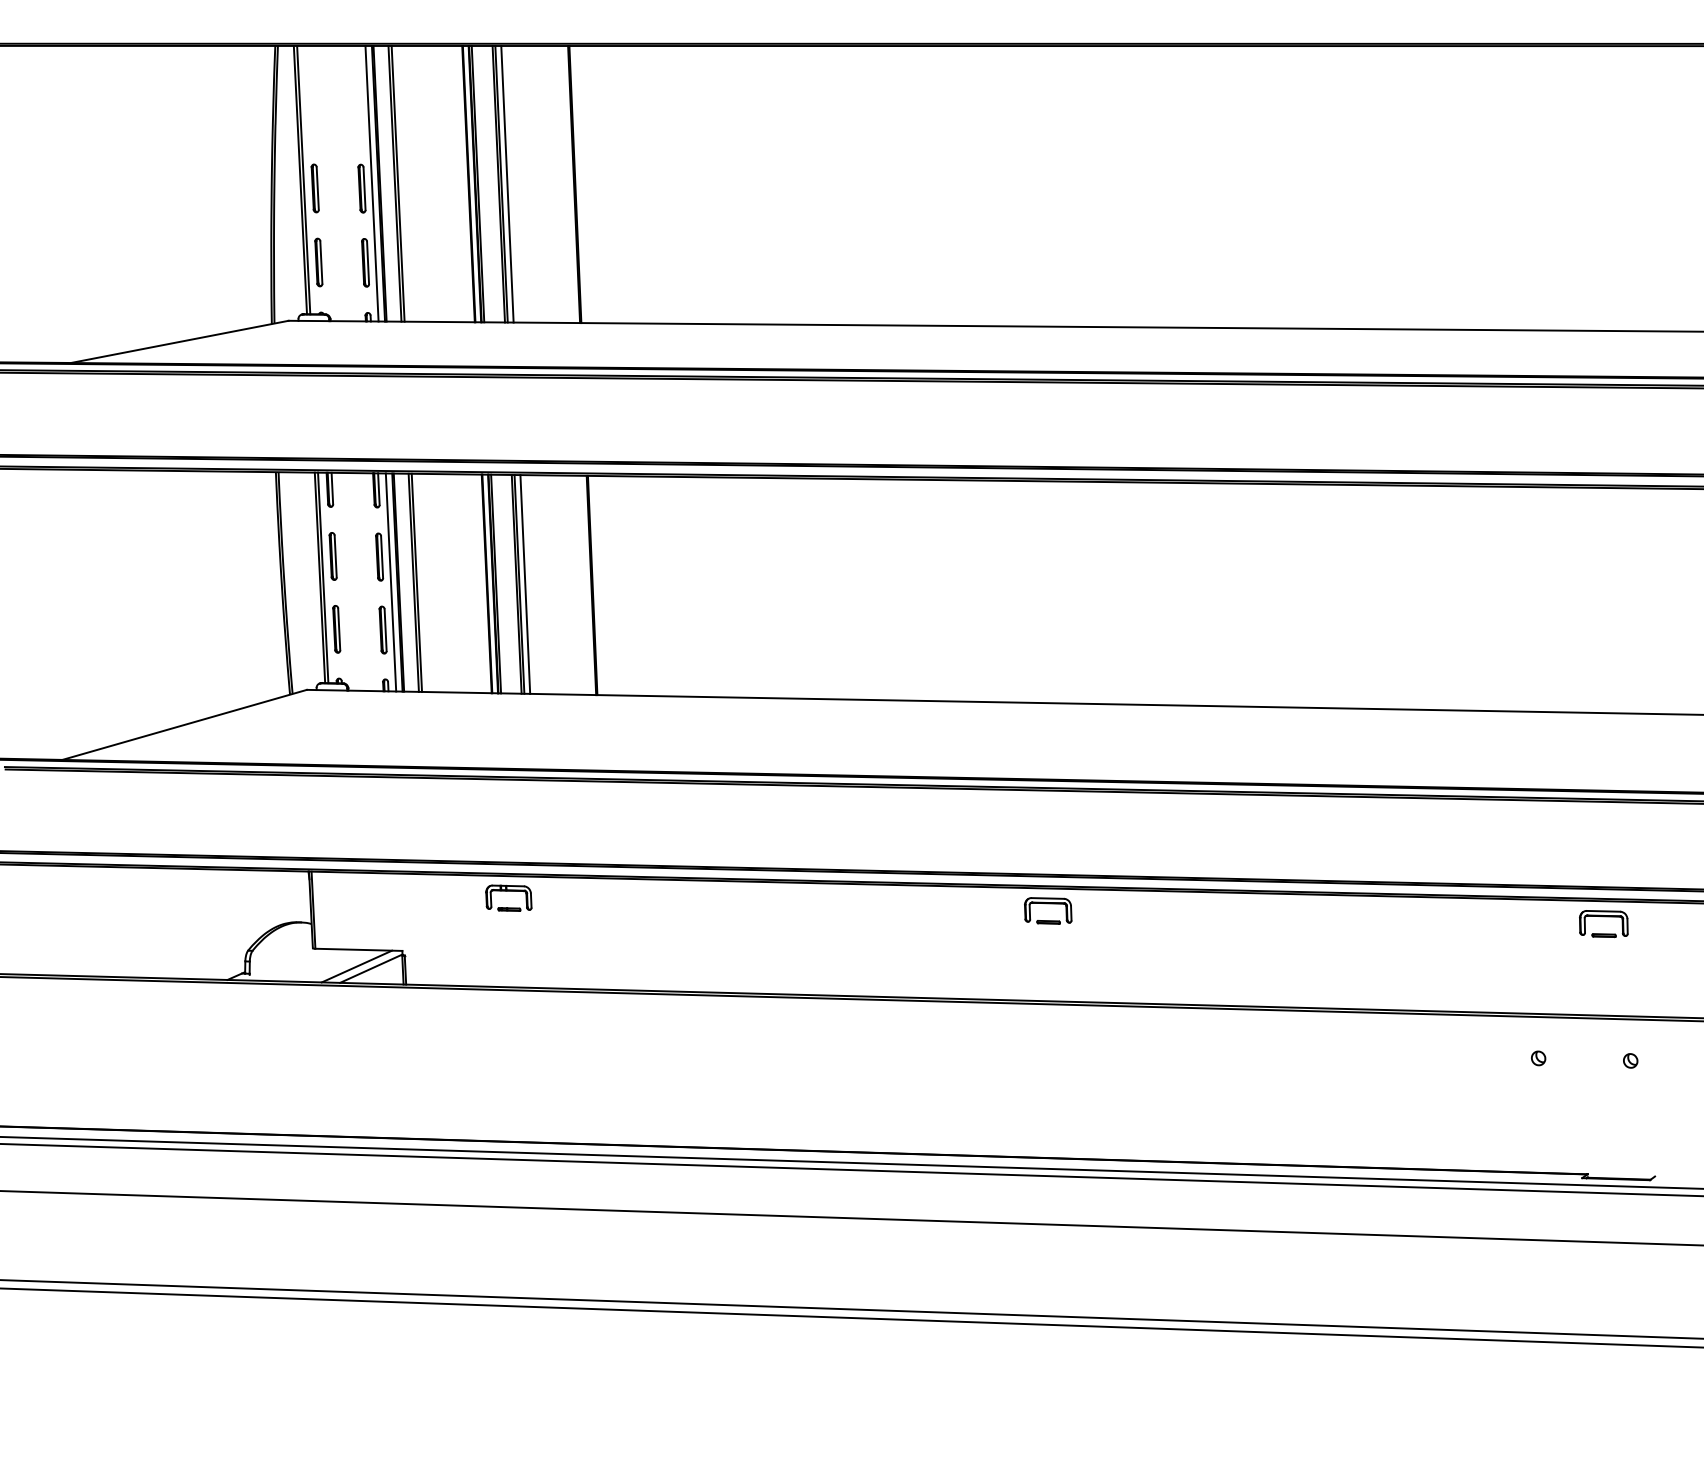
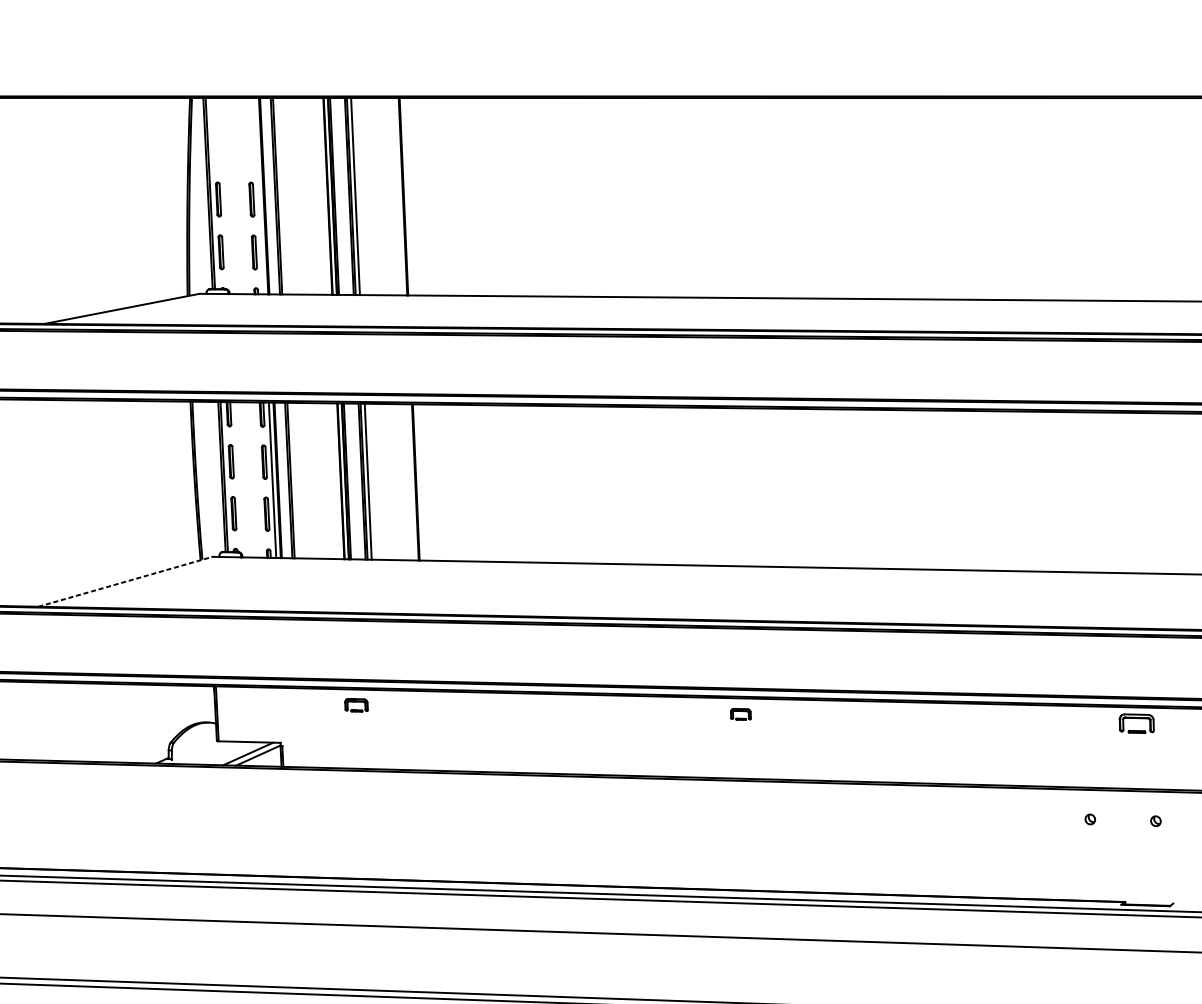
line: (371, 183) -> (258, 195), removed
line: (185, 724) -> (126, 581), solid -> dashed
part: (508, 897) -> (356, 704), size x0.7
part: (1048, 910) -> (741, 714), size x0.6

